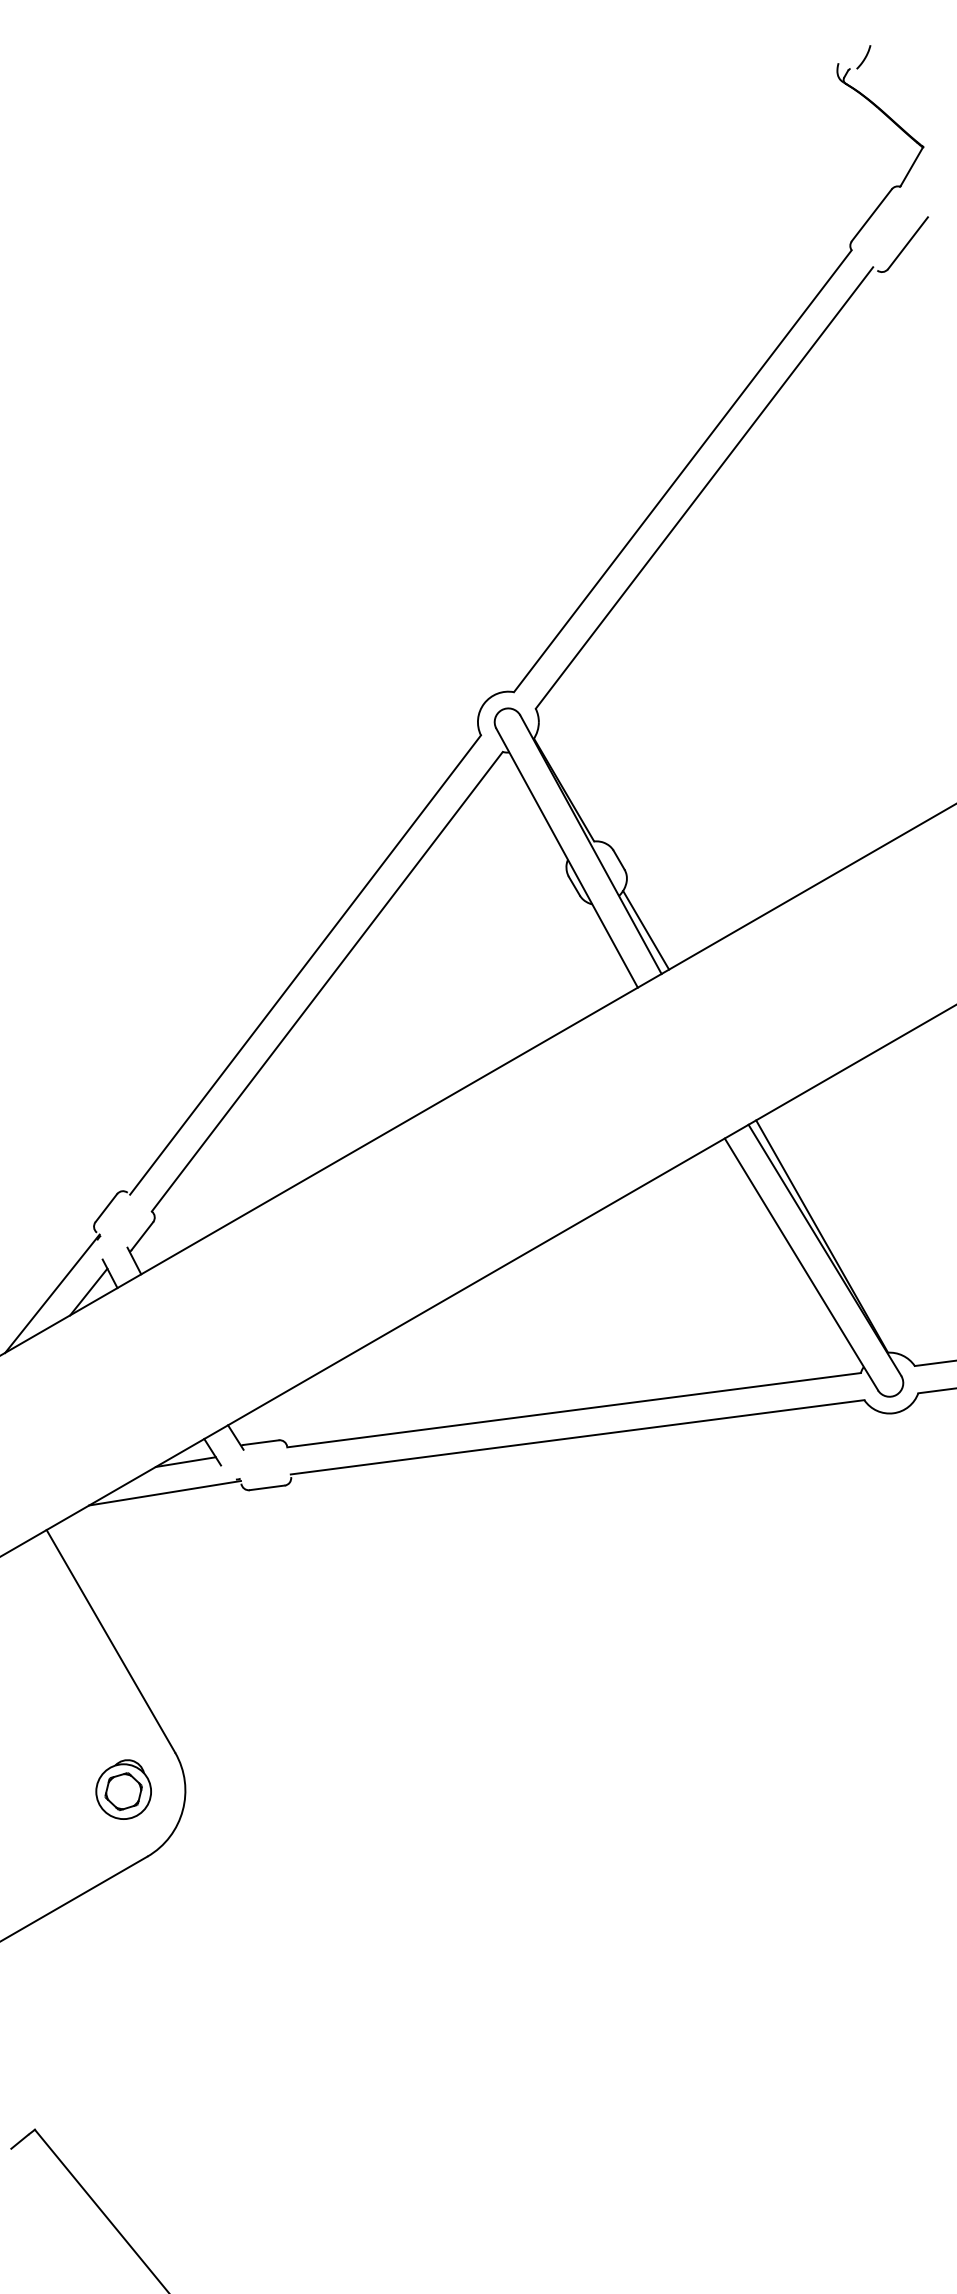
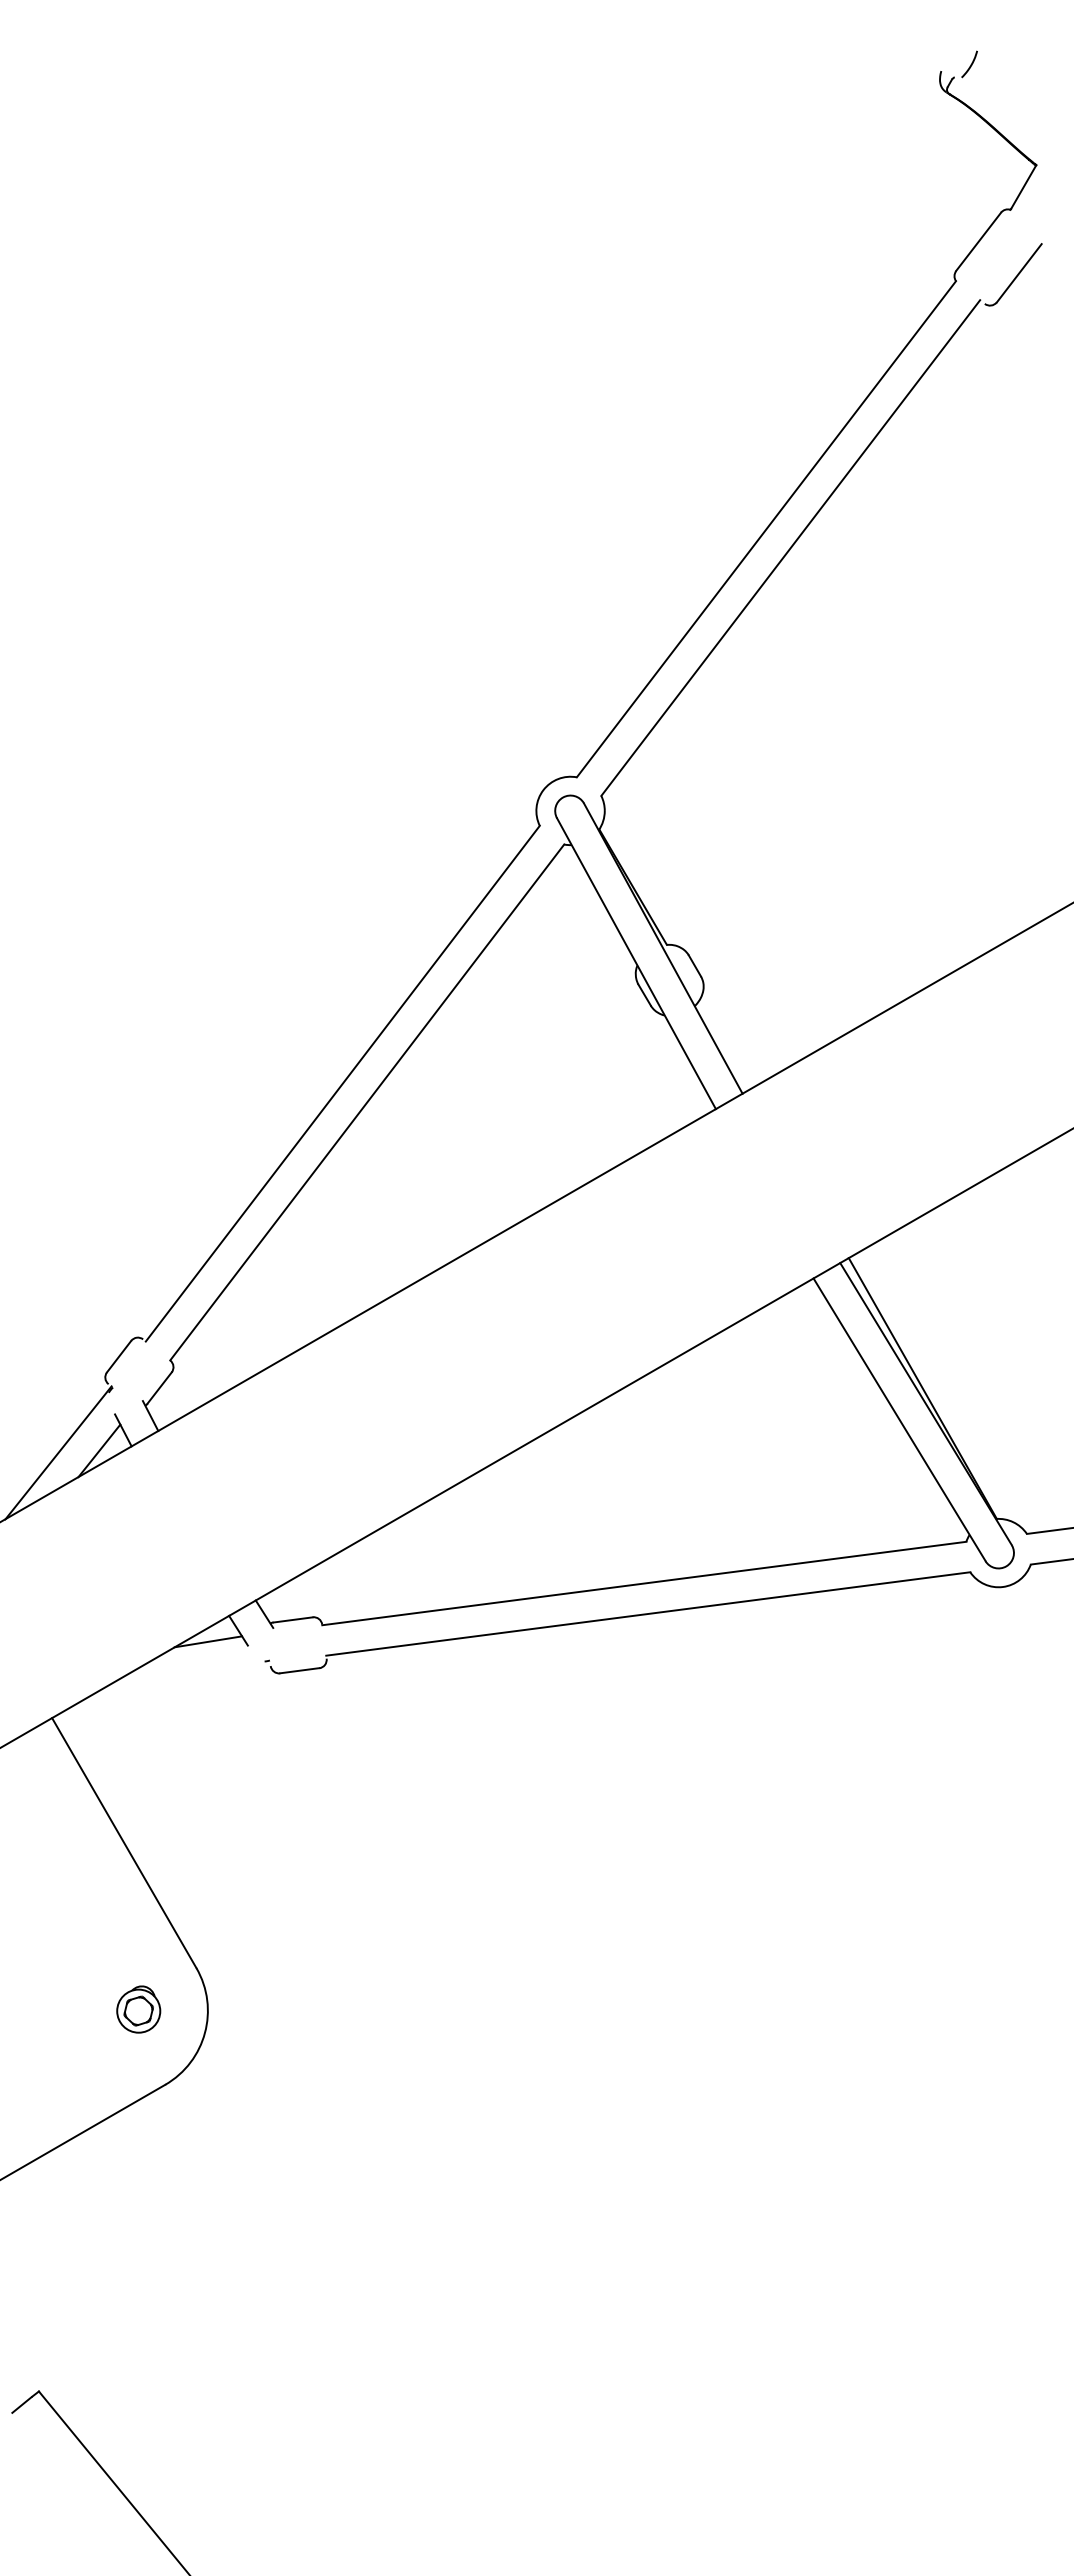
line: (645, 930) -> (724, 1044), removed
line: (164, 1492) -> (184, 1676), removed
part: (123, 1789) -> (138, 2009), size x0.7

